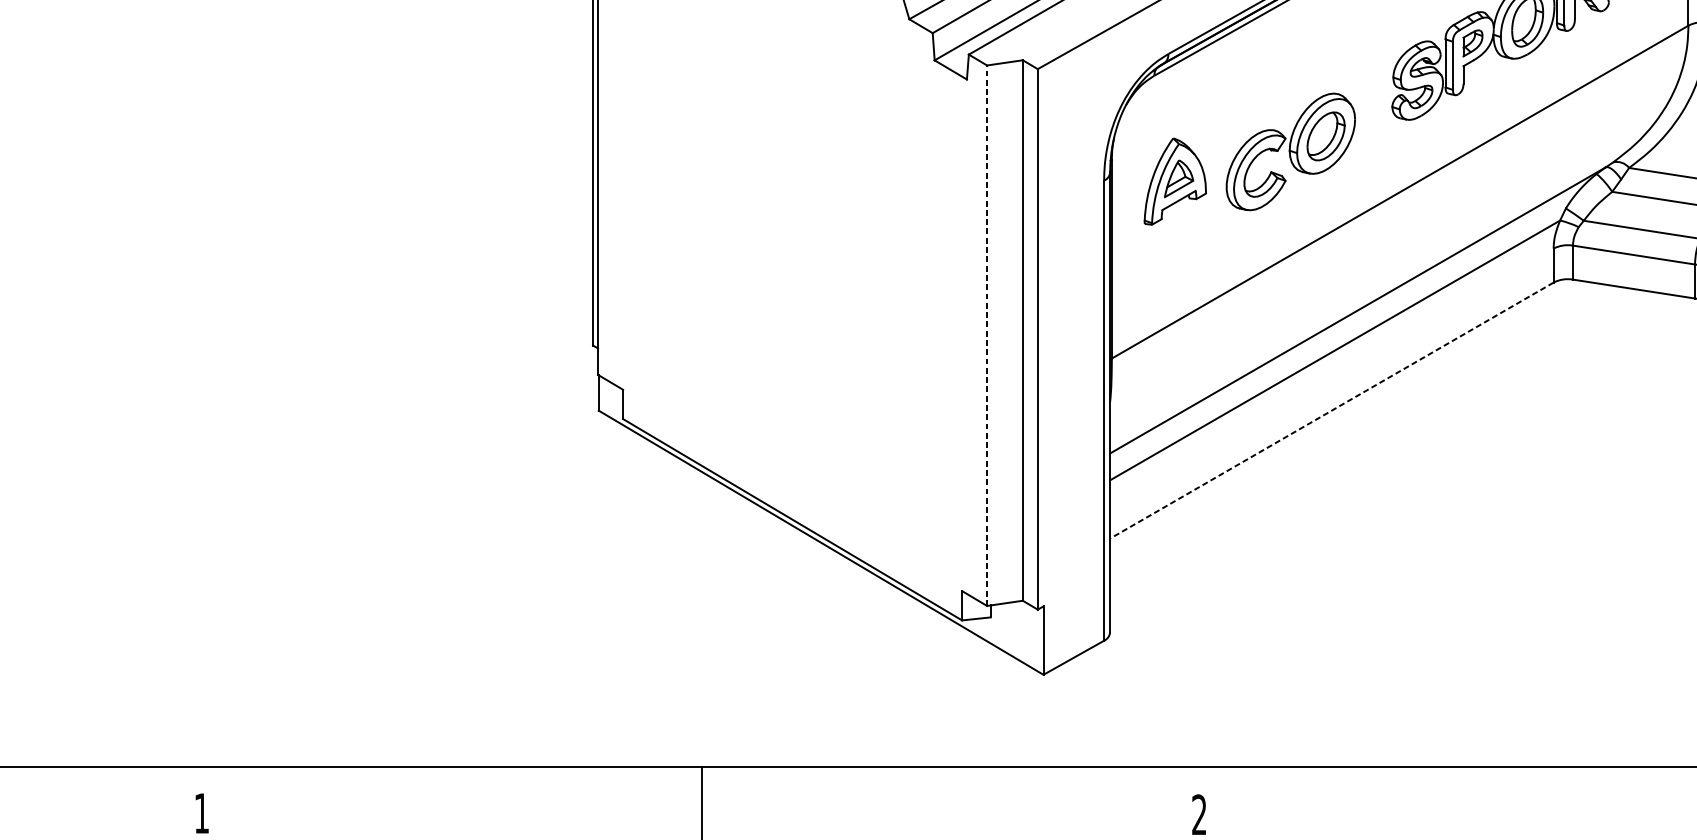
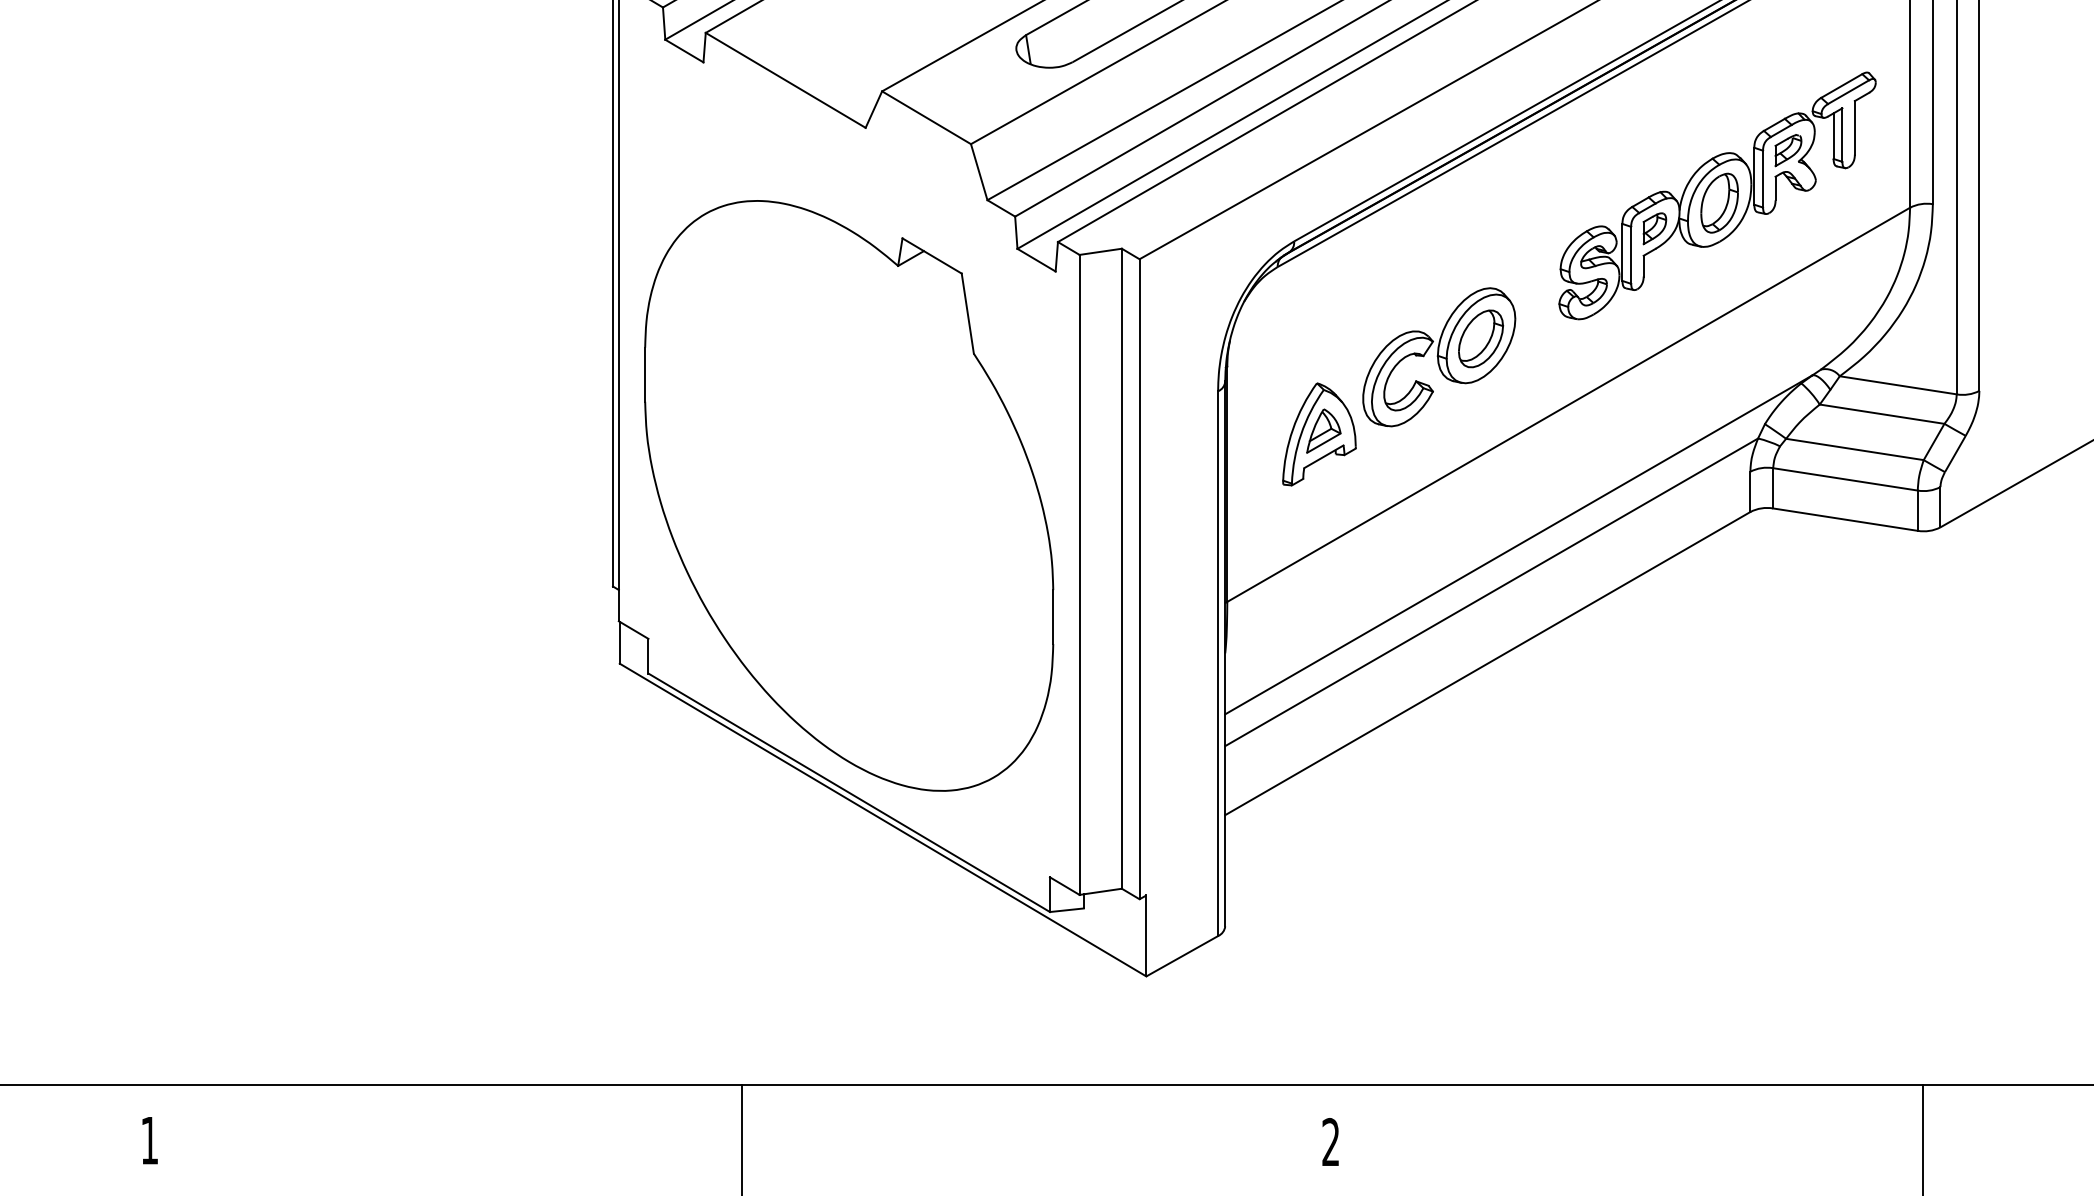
part: (1175, 181) -> (1319, 434), moved
part: (792, 268) -> (849, 495), added
line: (987, 335) -> (1079, 574), dashed -> solid
line: (1331, 410) -> (1487, 663), dashed -> solid

